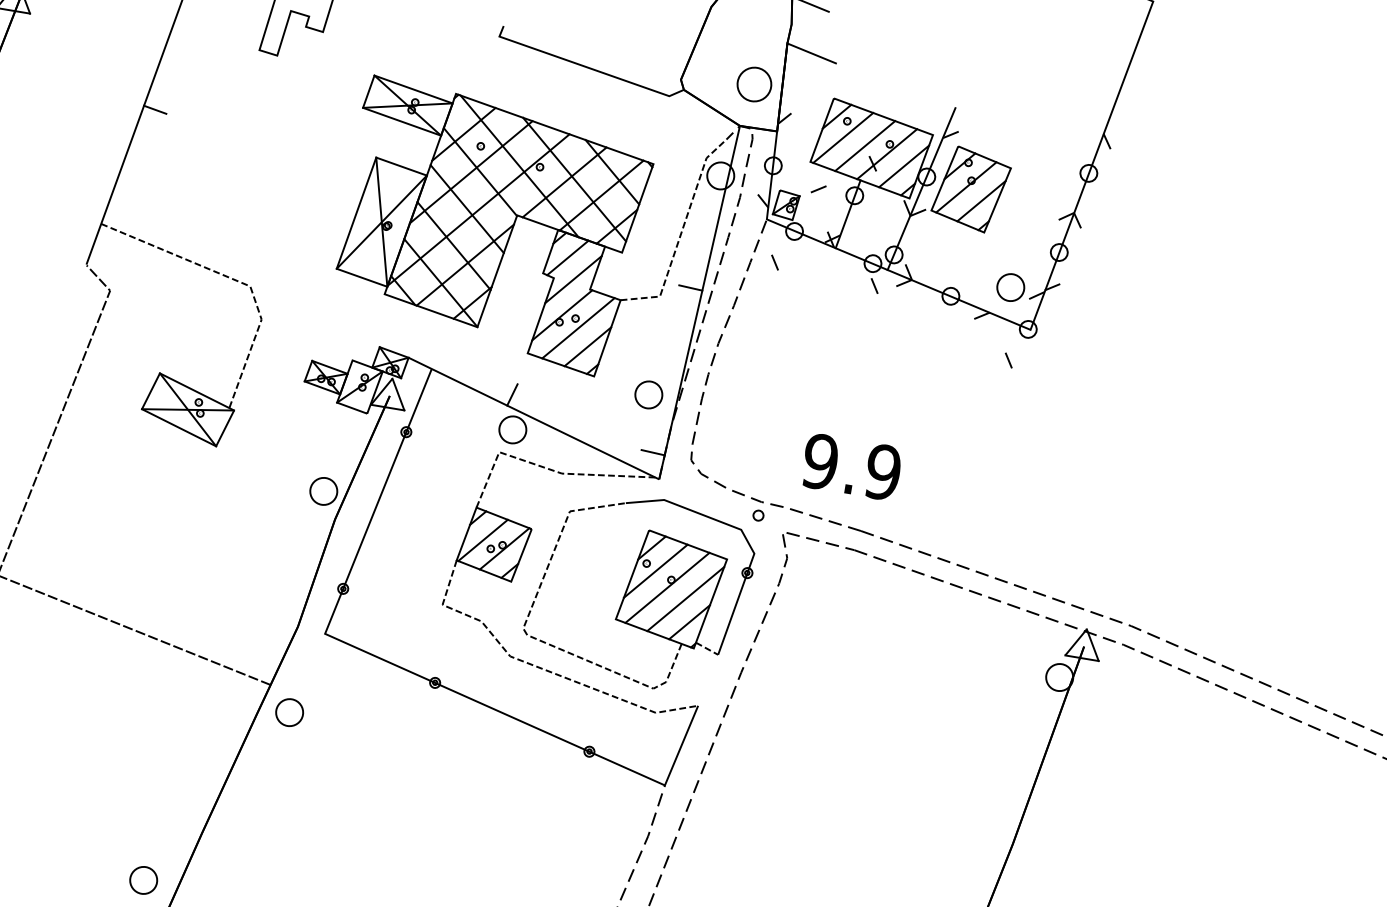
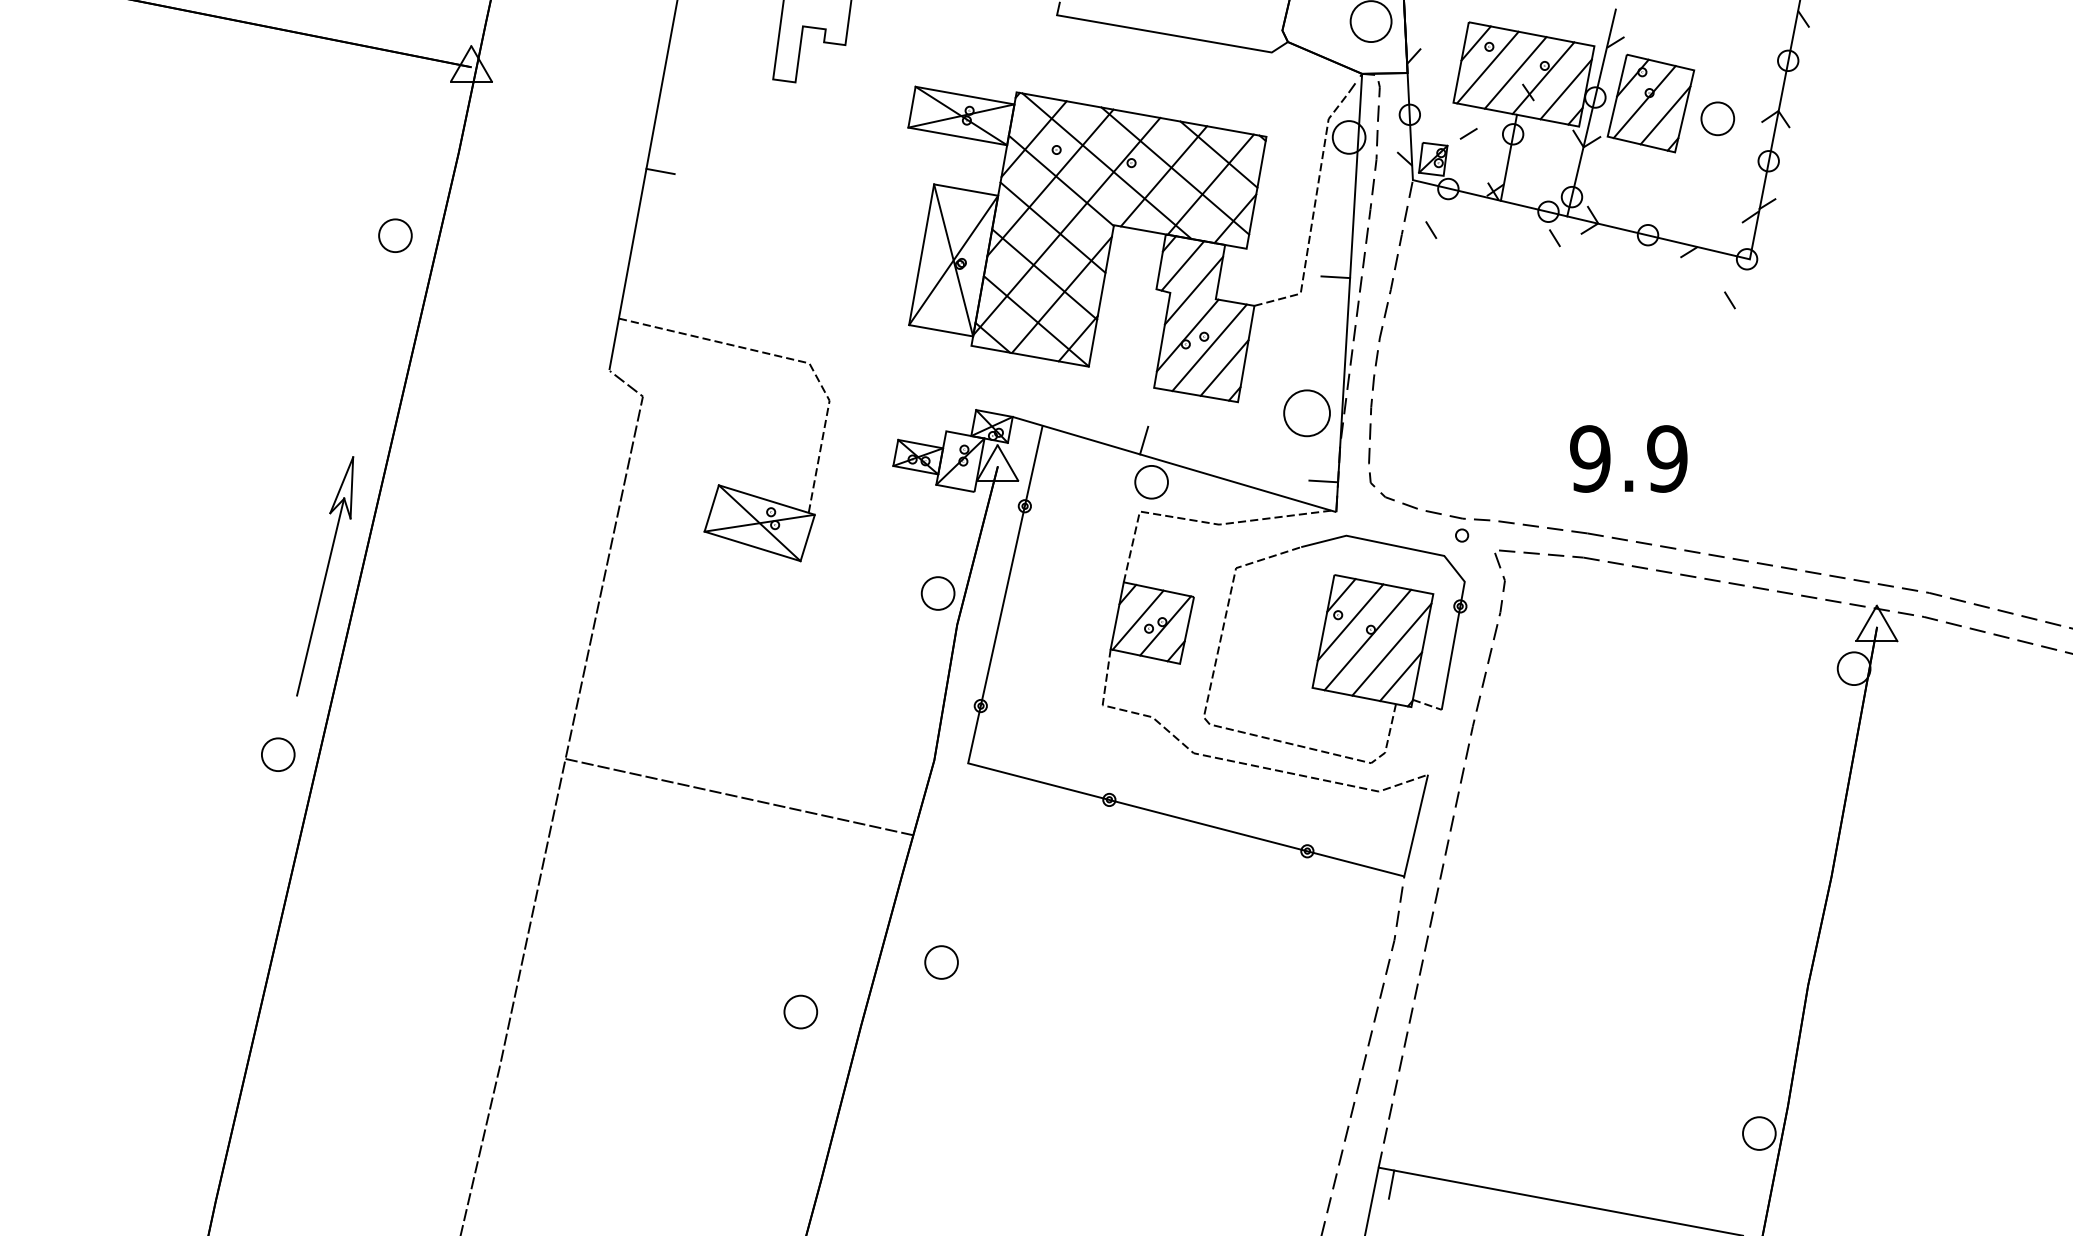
part: (1010, 287) -> (1717, 118), moved
part: (648, 394) -> (1306, 413), size x1.4
text: (851, 466) -> (1628, 458), moved
part: (289, 712) -> (941, 962), moved
part: (143, 879) -> (800, 1011), moved

